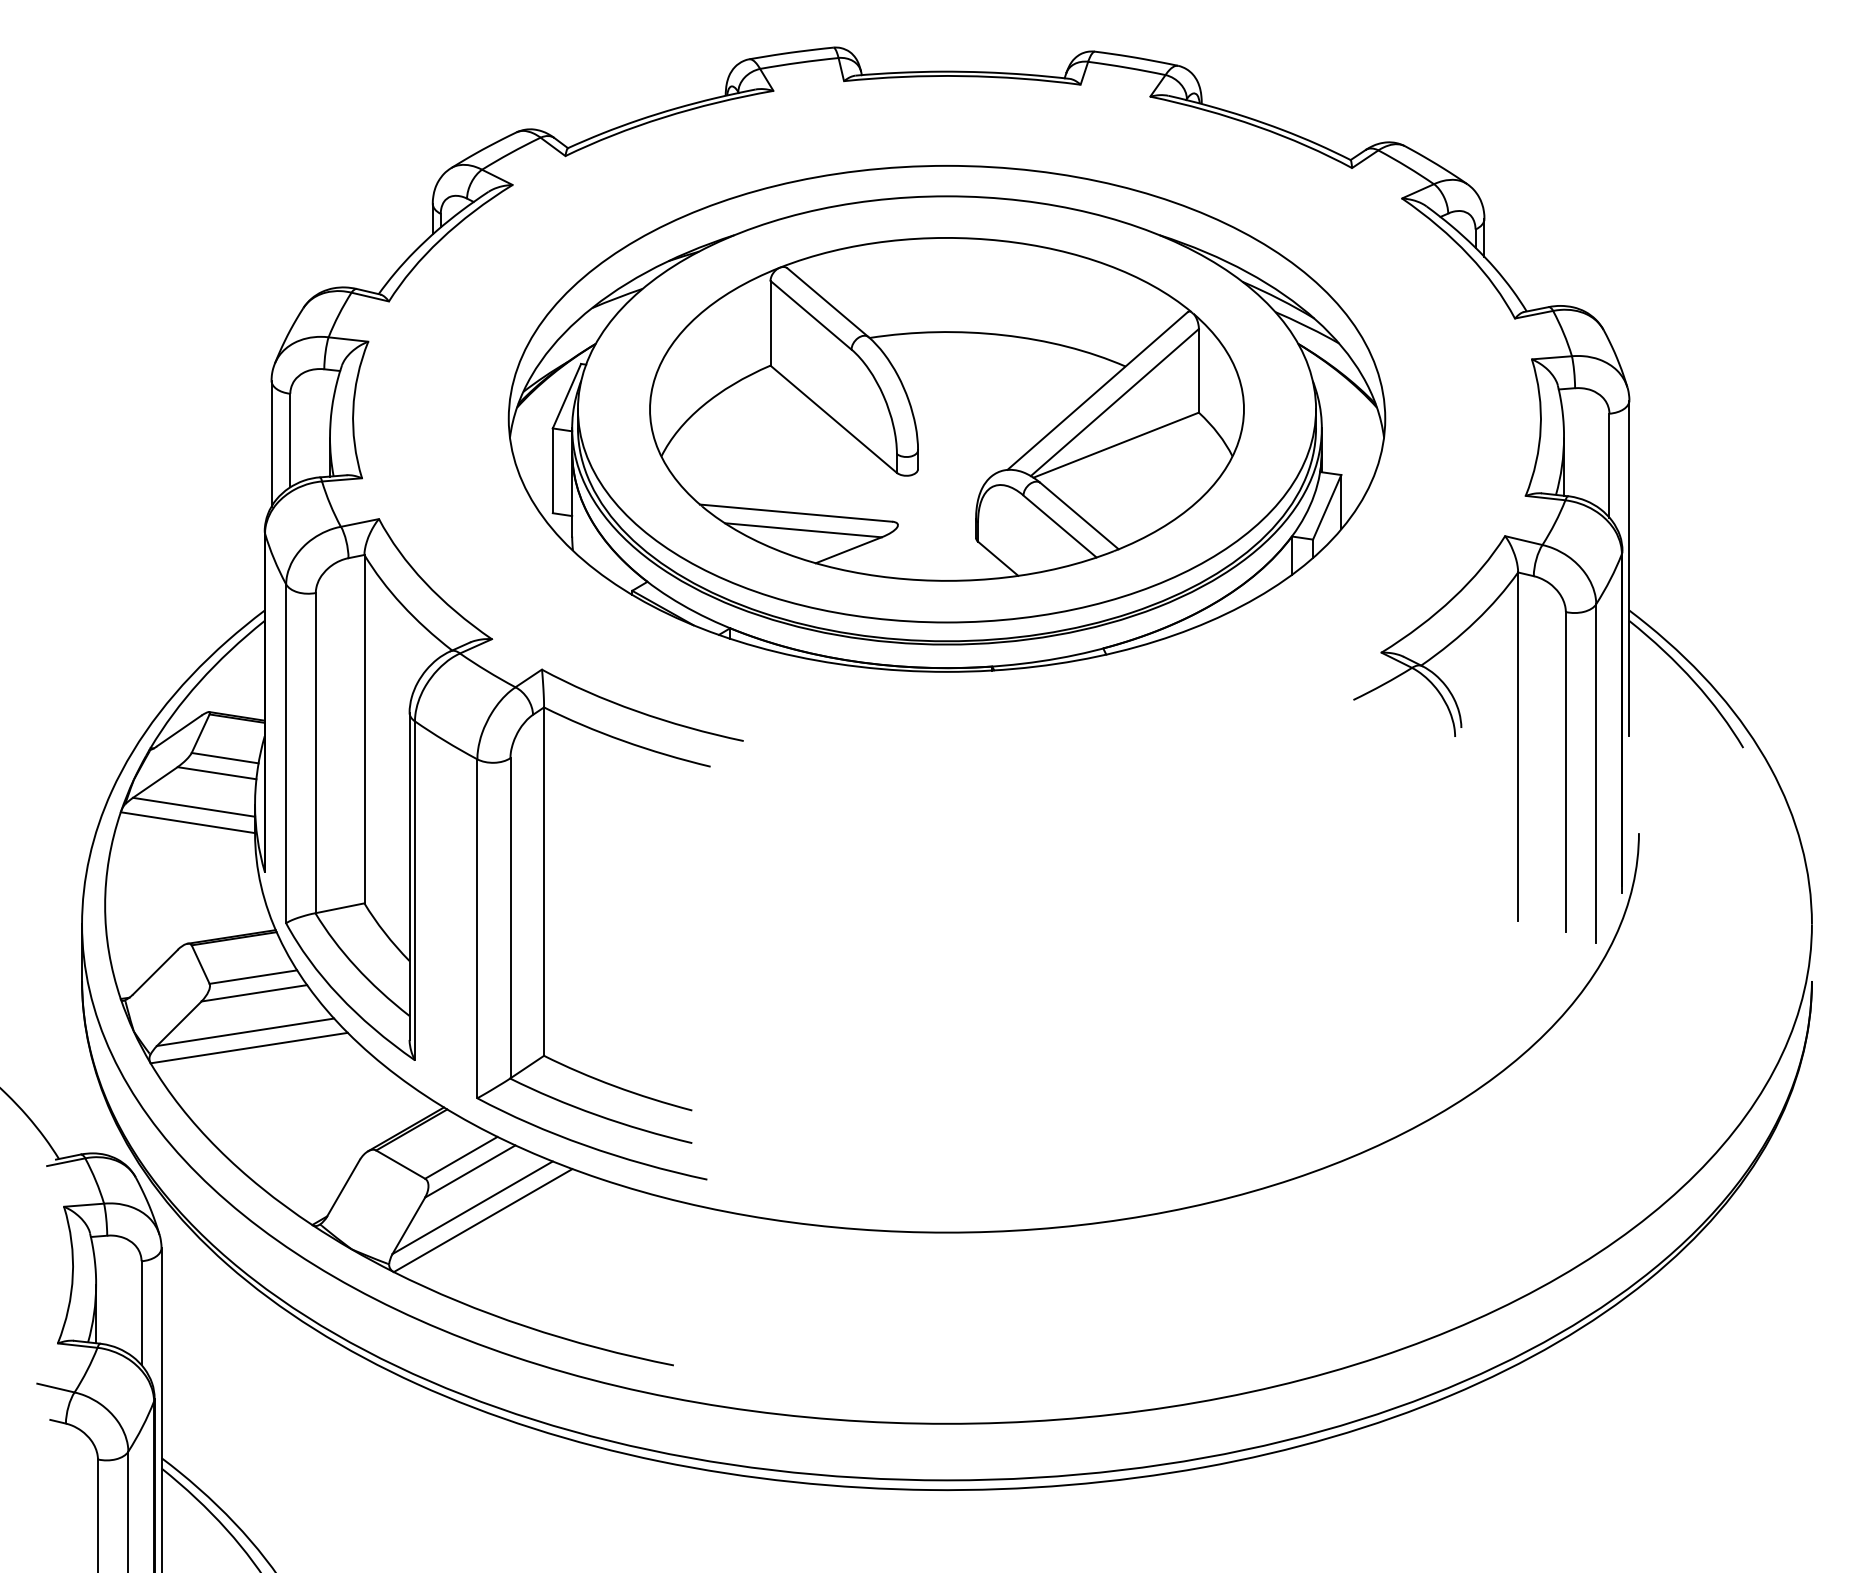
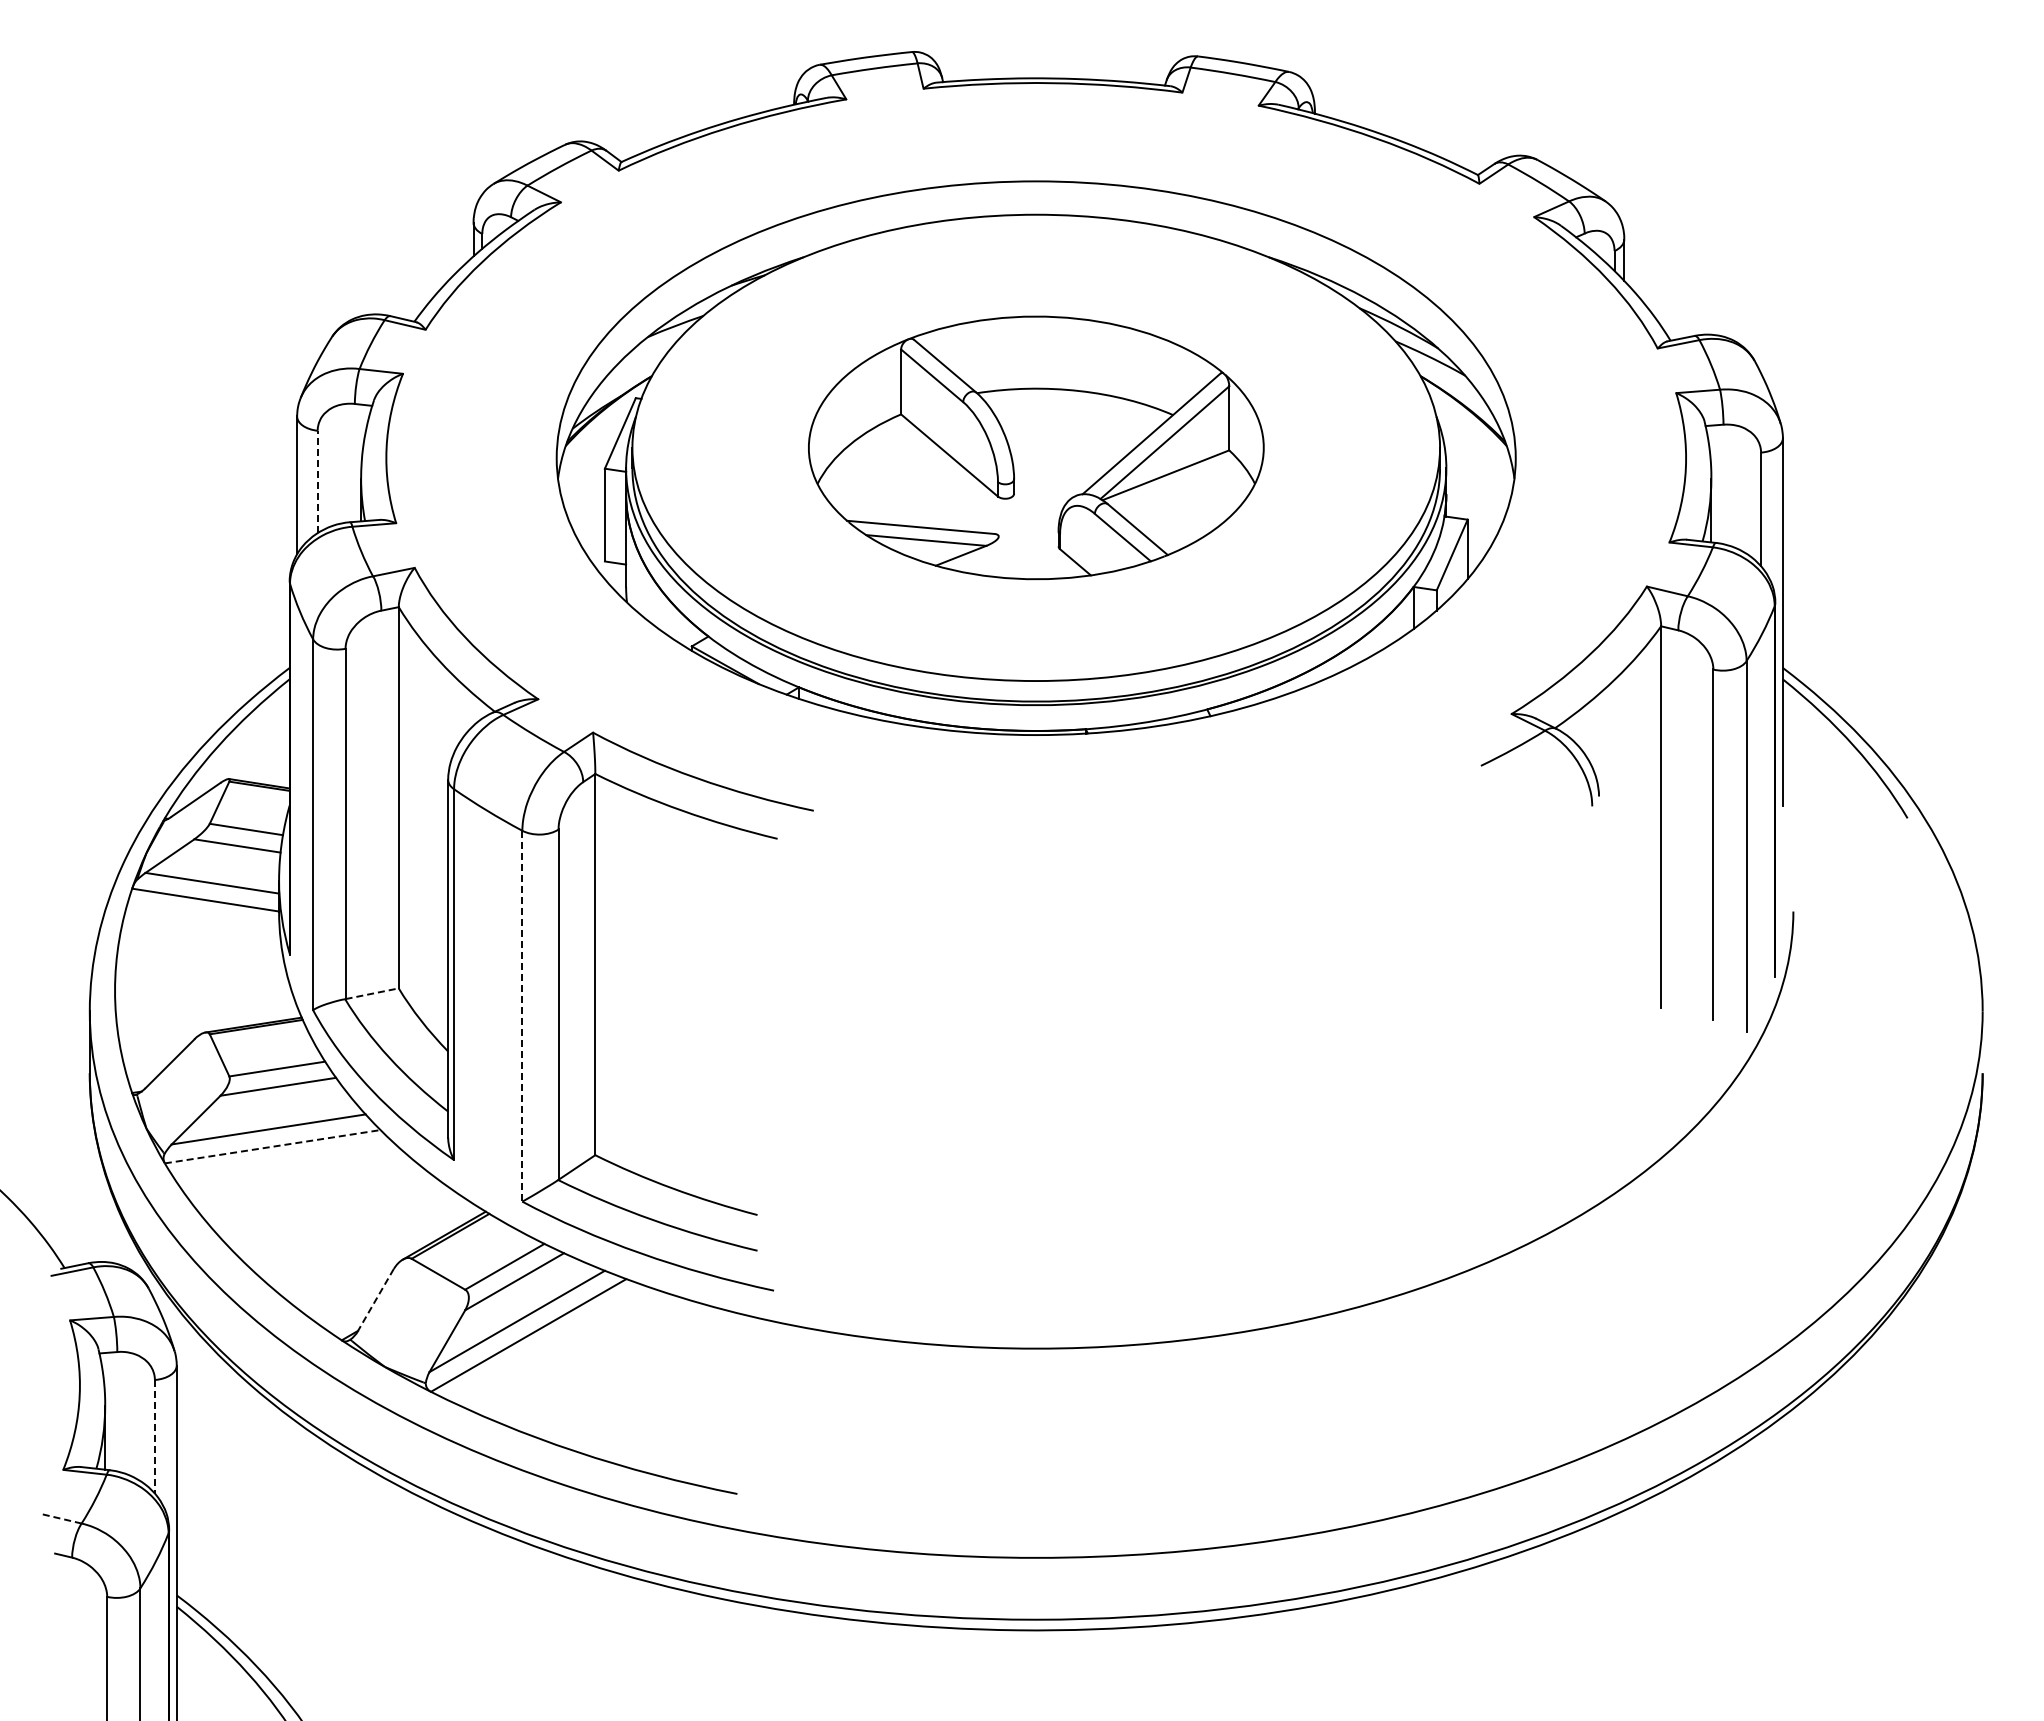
part: (947, 409) -> (1036, 447), size x0.7
line: (290, 440) -> (317, 481), solid -> dashed
line: (340, 908) -> (372, 993), solid -> dashed
line: (477, 929) -> (522, 1016), solid -> dashed
line: (249, 1047) -> (273, 1146), solid -> dashed
line: (343, 1187) -> (375, 1299), solid -> dashed
line: (141, 1312) -> (154, 1436), solid -> dashed
line: (56, 1387) -> (61, 1518), solid -> dashed

